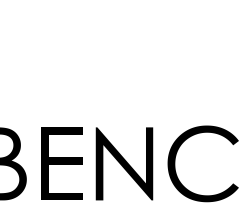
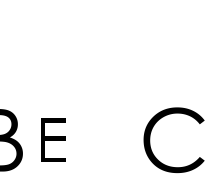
fill: (124, 163) -> (106, 139), removed
part: (61, 164) -> (52, 140), size x0.7

